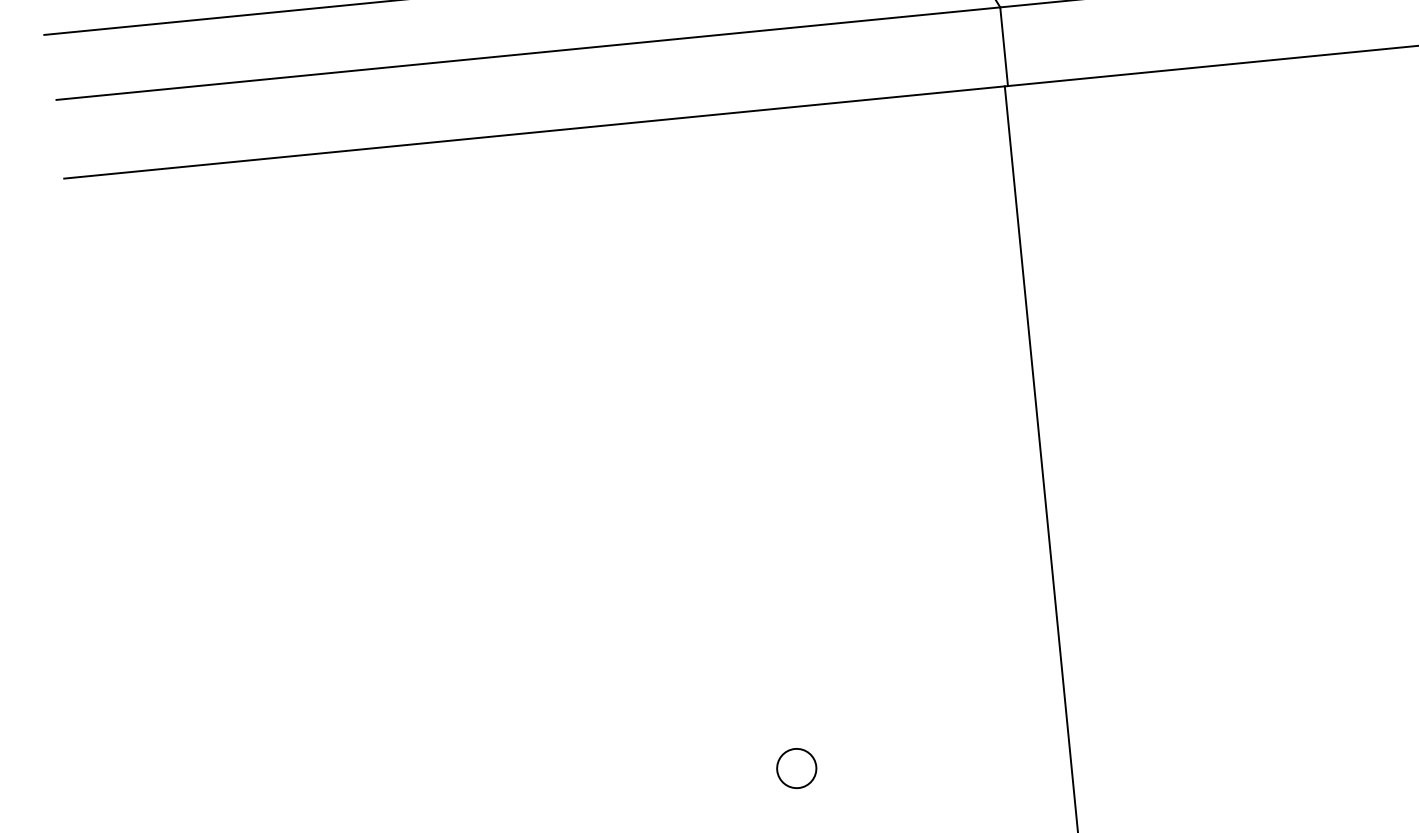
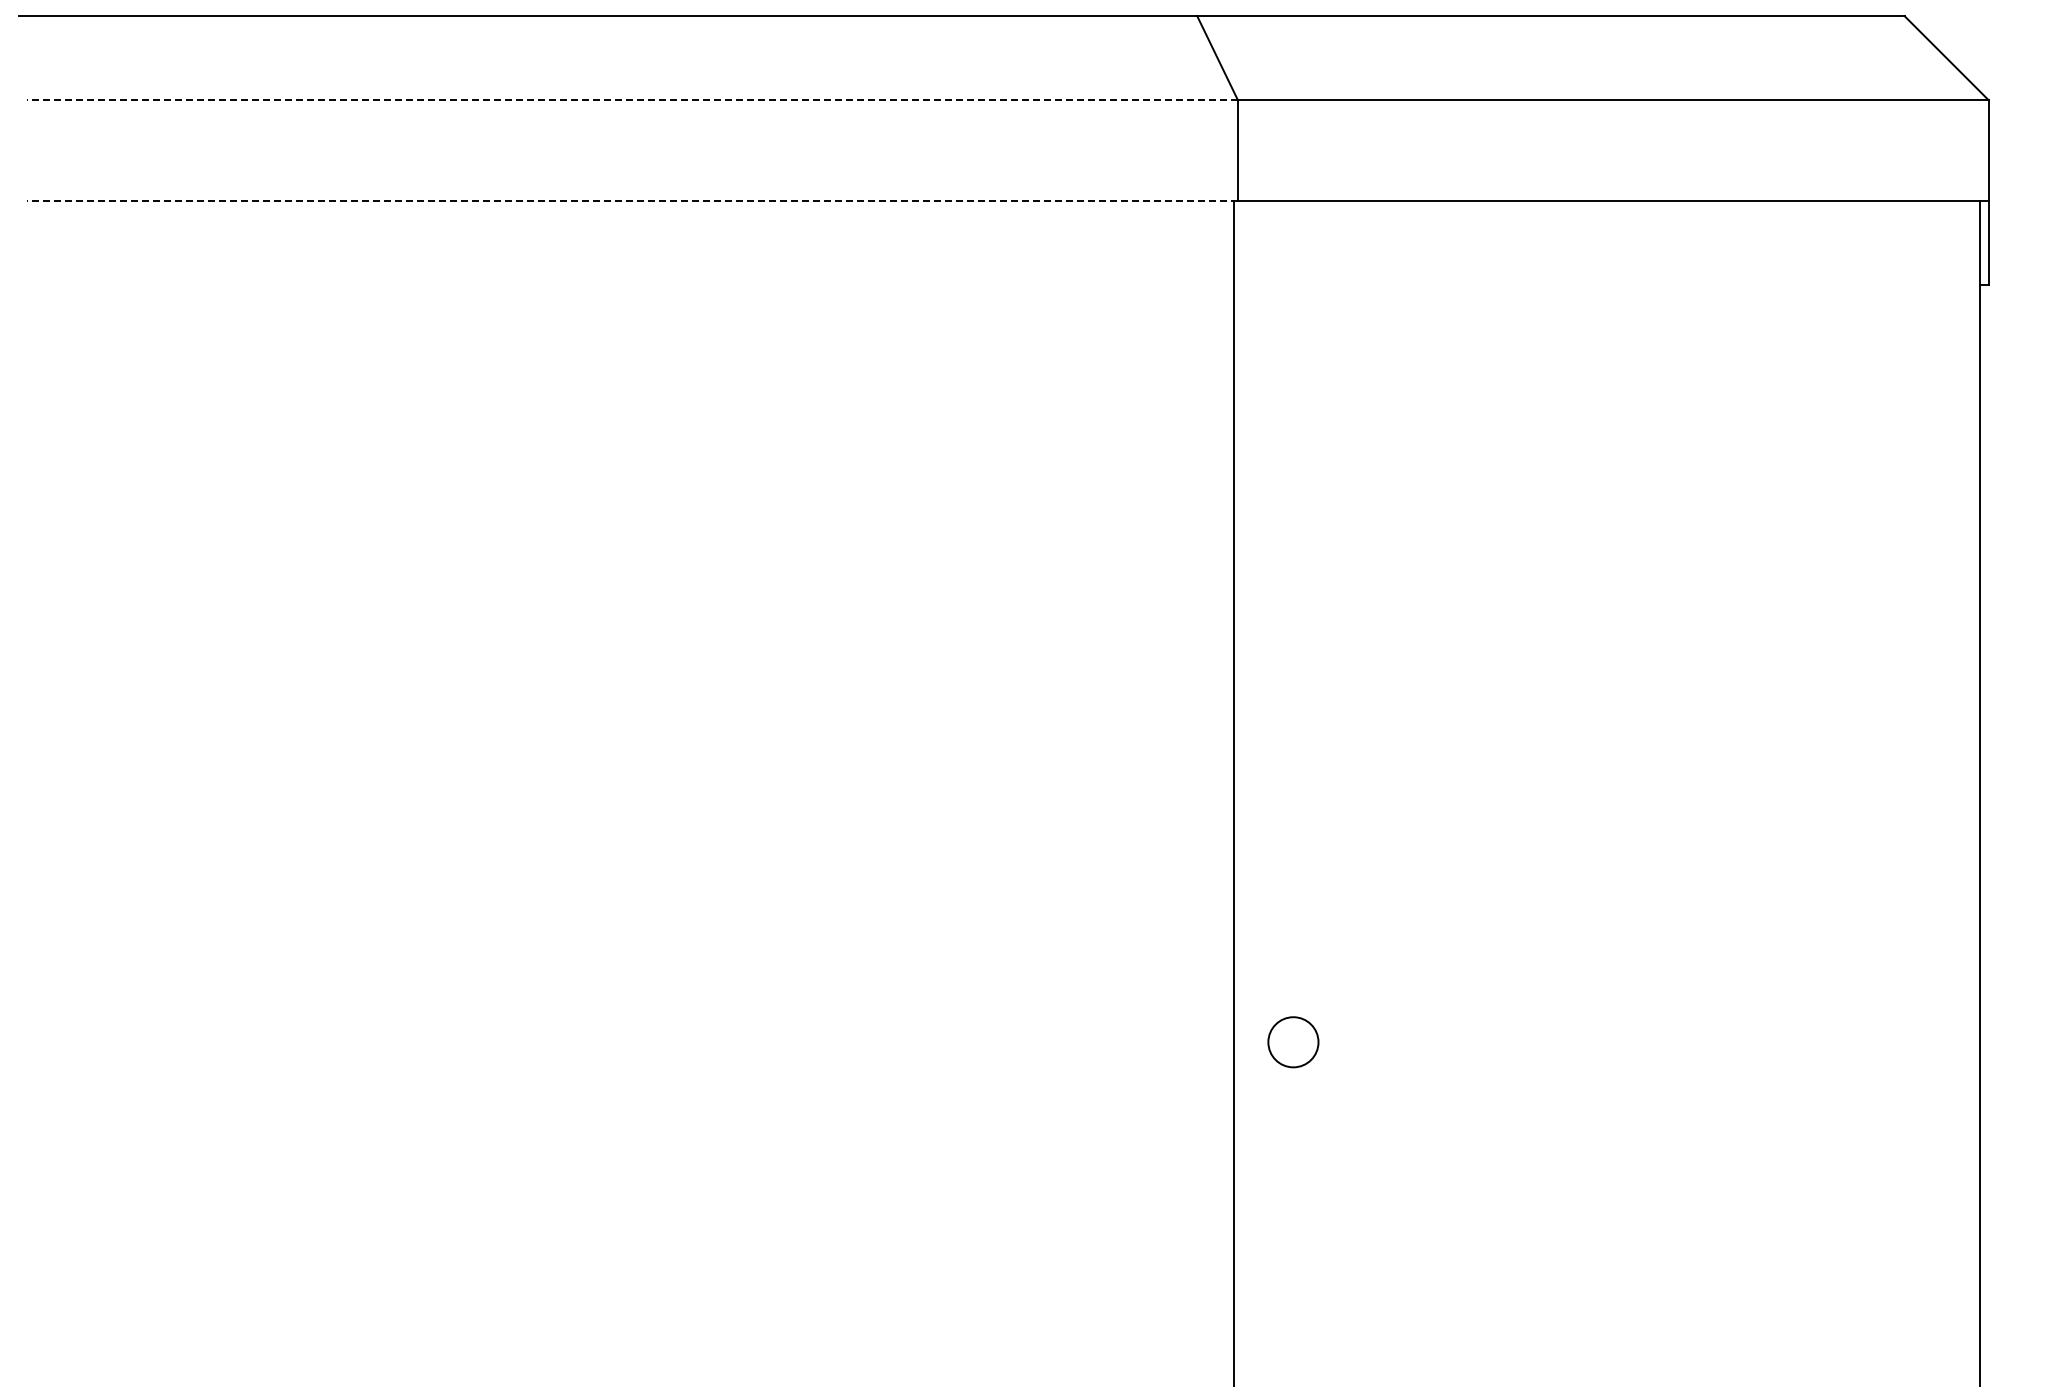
line: (528, 53) -> (632, 100), solid -> dashed
line: (536, 132) -> (632, 201), solid -> dashed
circle: (796, 768) -> (1293, 1042), moved

